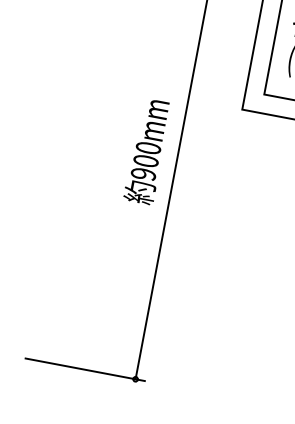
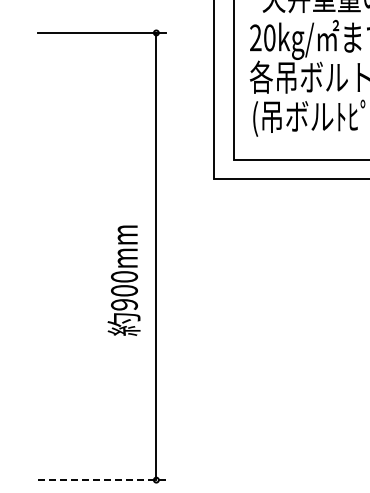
text: (146, 151) -> (123, 280), moved
line: (85, 370) -> (102, 480), solid -> dashed

